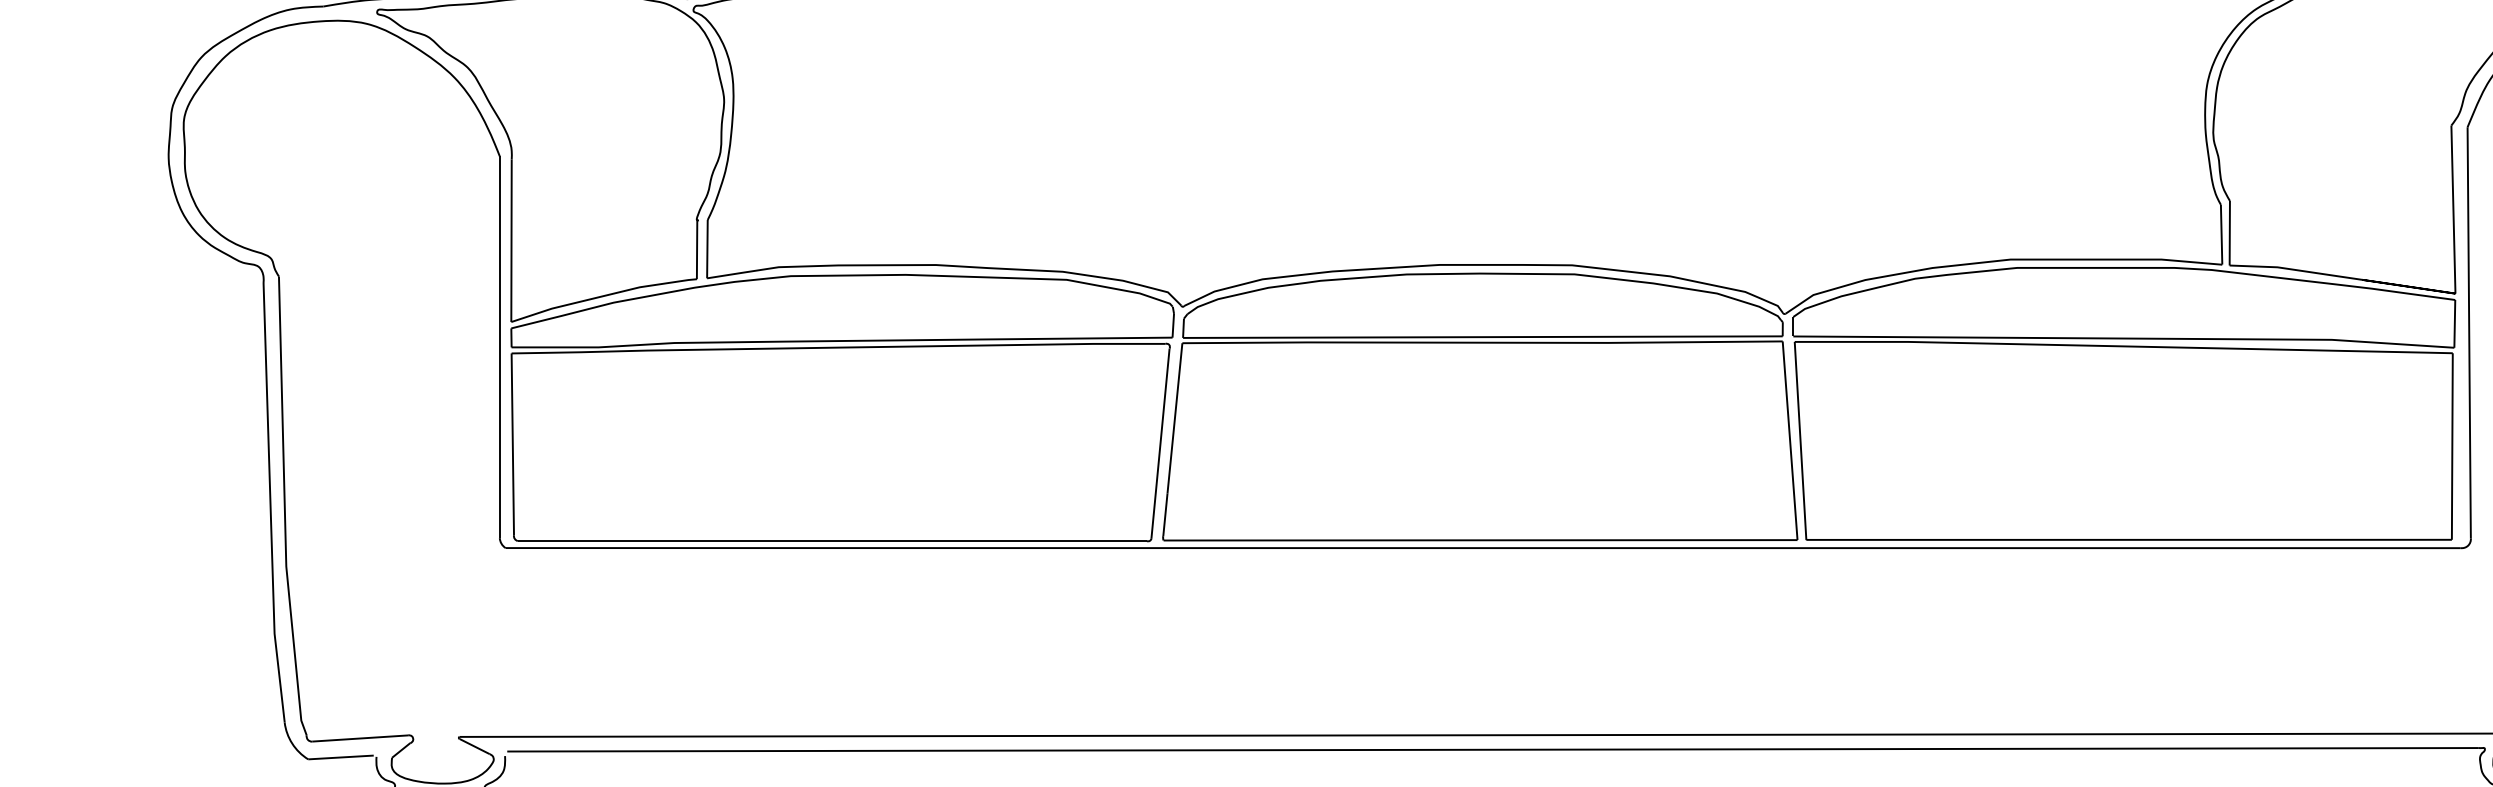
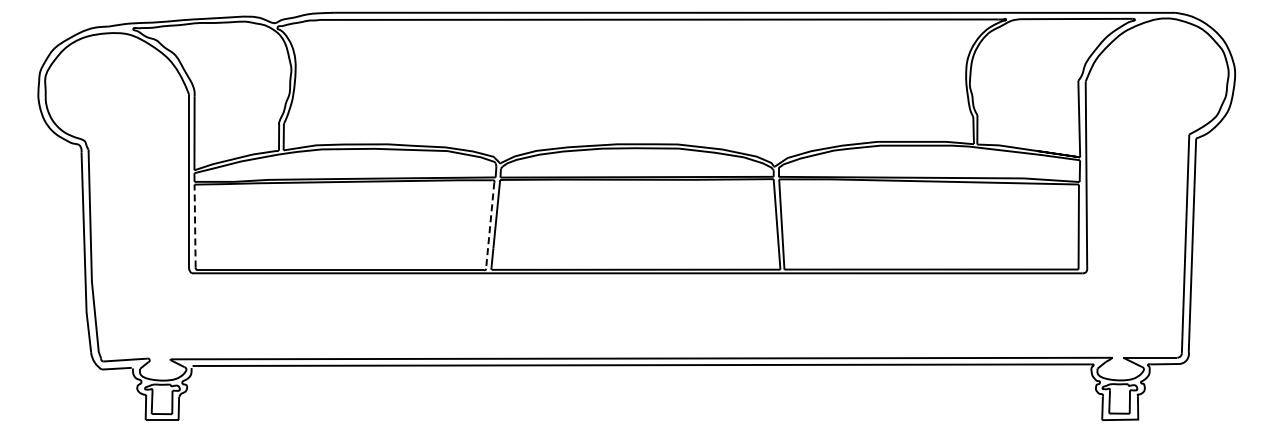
line: (513, 443) -> (195, 225), solid -> dashed
line: (1161, 445) -> (490, 226), solid -> dashed

